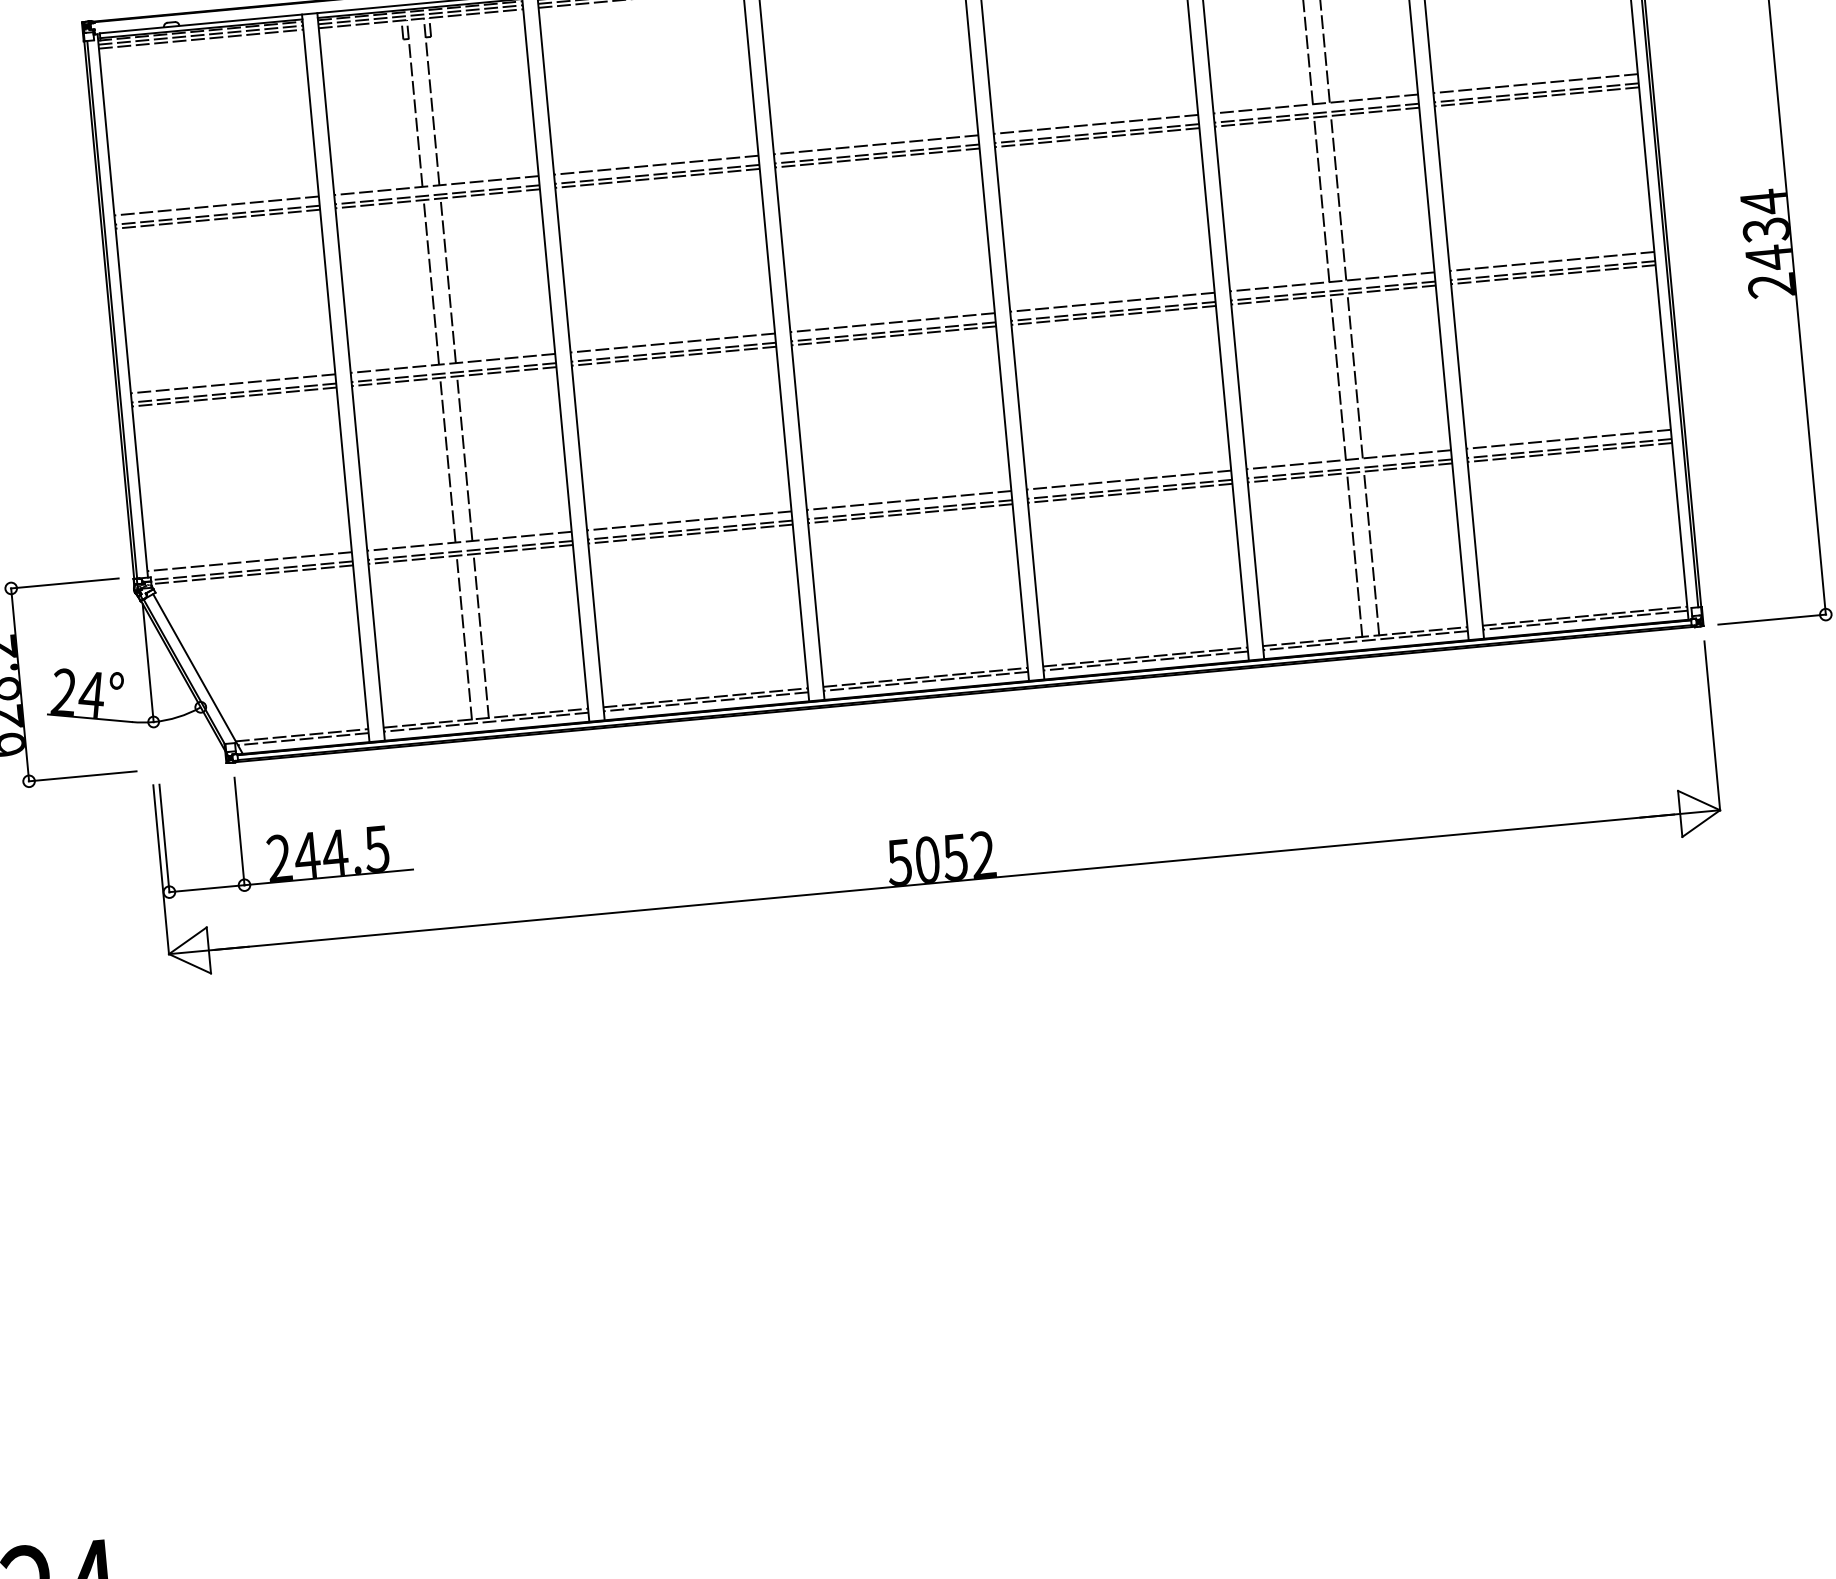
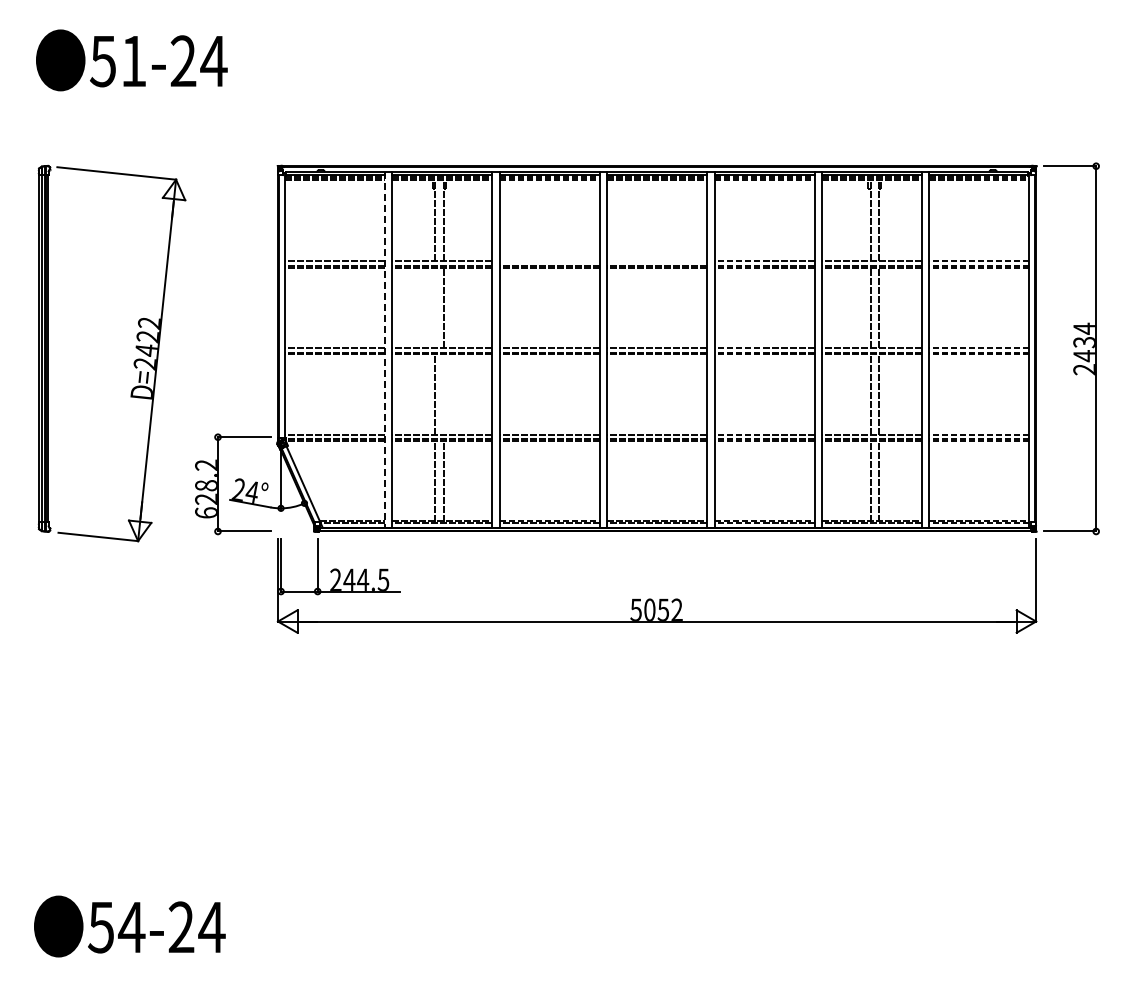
line: (877, 145) -> (657, 261), removed
line: (656, 165) -> (549, 261), removed
line: (431, 281) -> (435, 307), removed
line: (335, 379) -> (384, 350), solid -> dashed
line: (464, 458) -> (443, 394), removed

